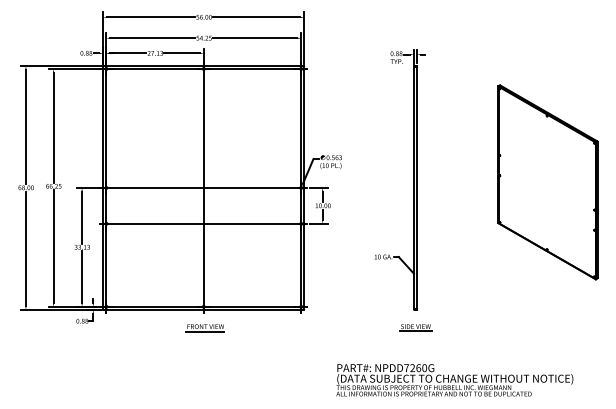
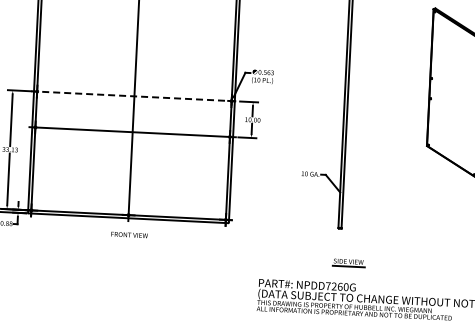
line: (204, 187) -> (135, 95), solid -> dashed
part: (415, 327) -> (348, 262), moved
line: (205, 331) -> (129, 239), removed

